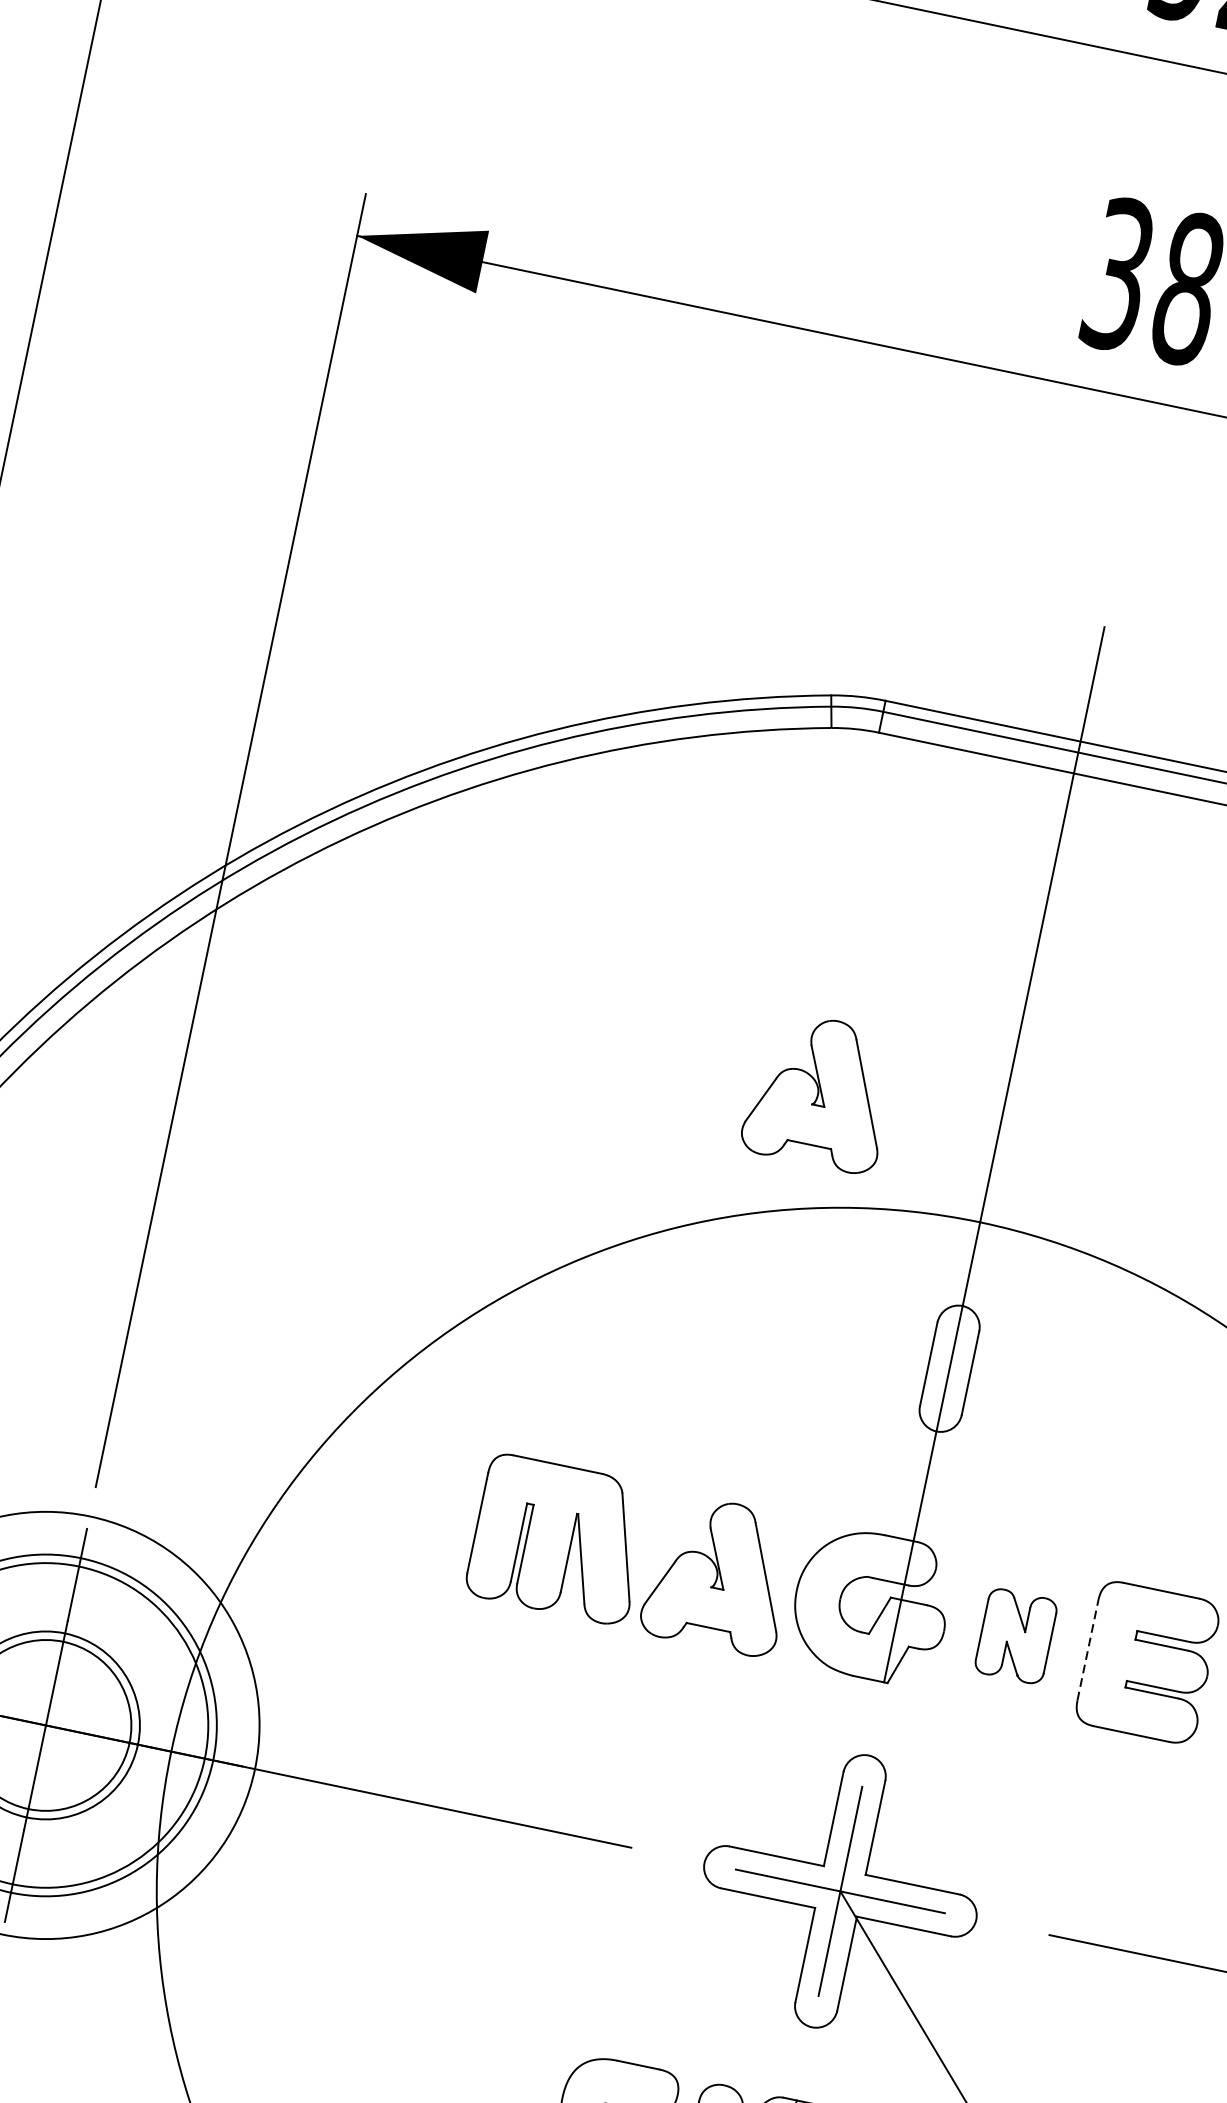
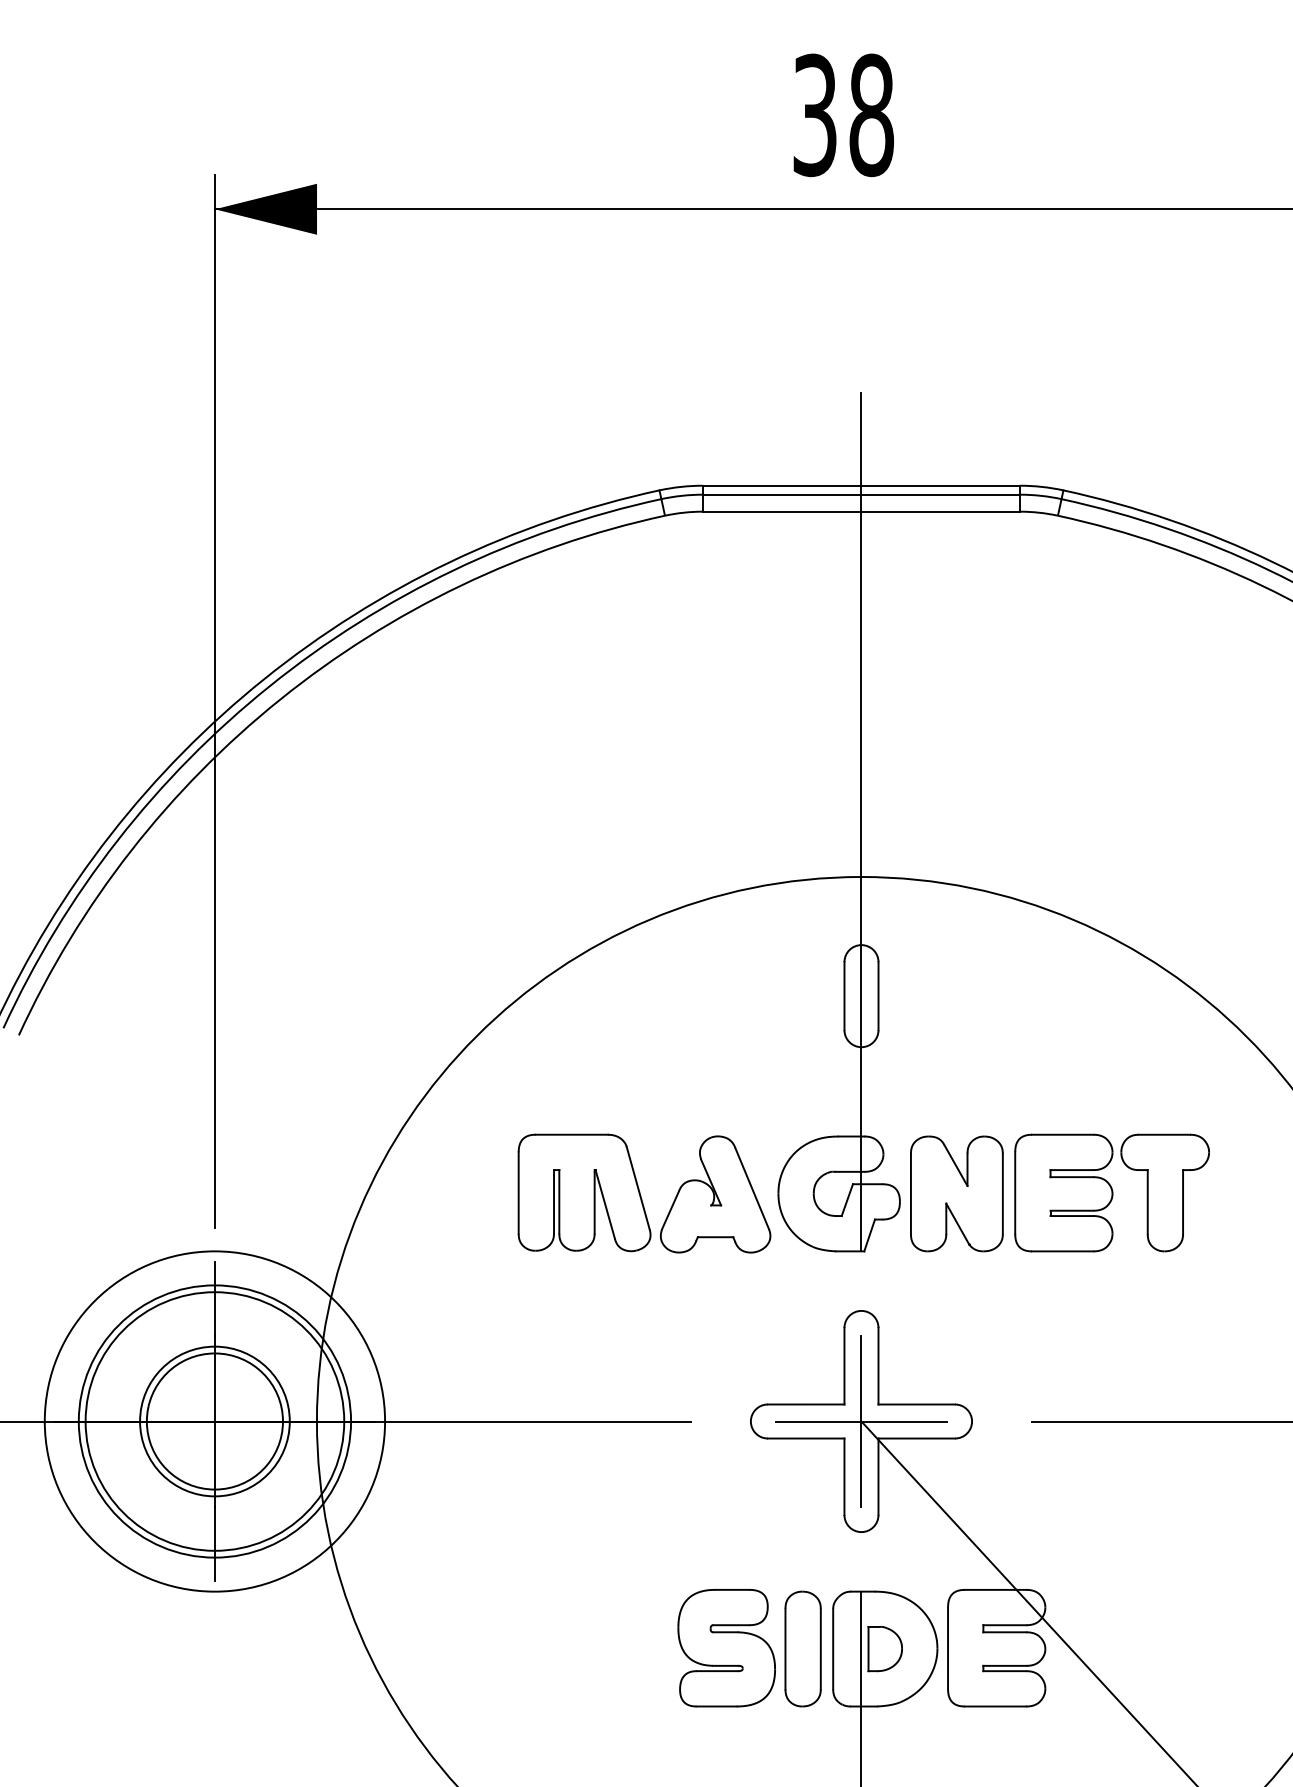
part: (820, 1092) -> (715, 801), removed
part: (1015, 1635) -> (956, 1193), size x1.67
line: (1088, 1650) -> (1015, 1193), dashed -> solid

